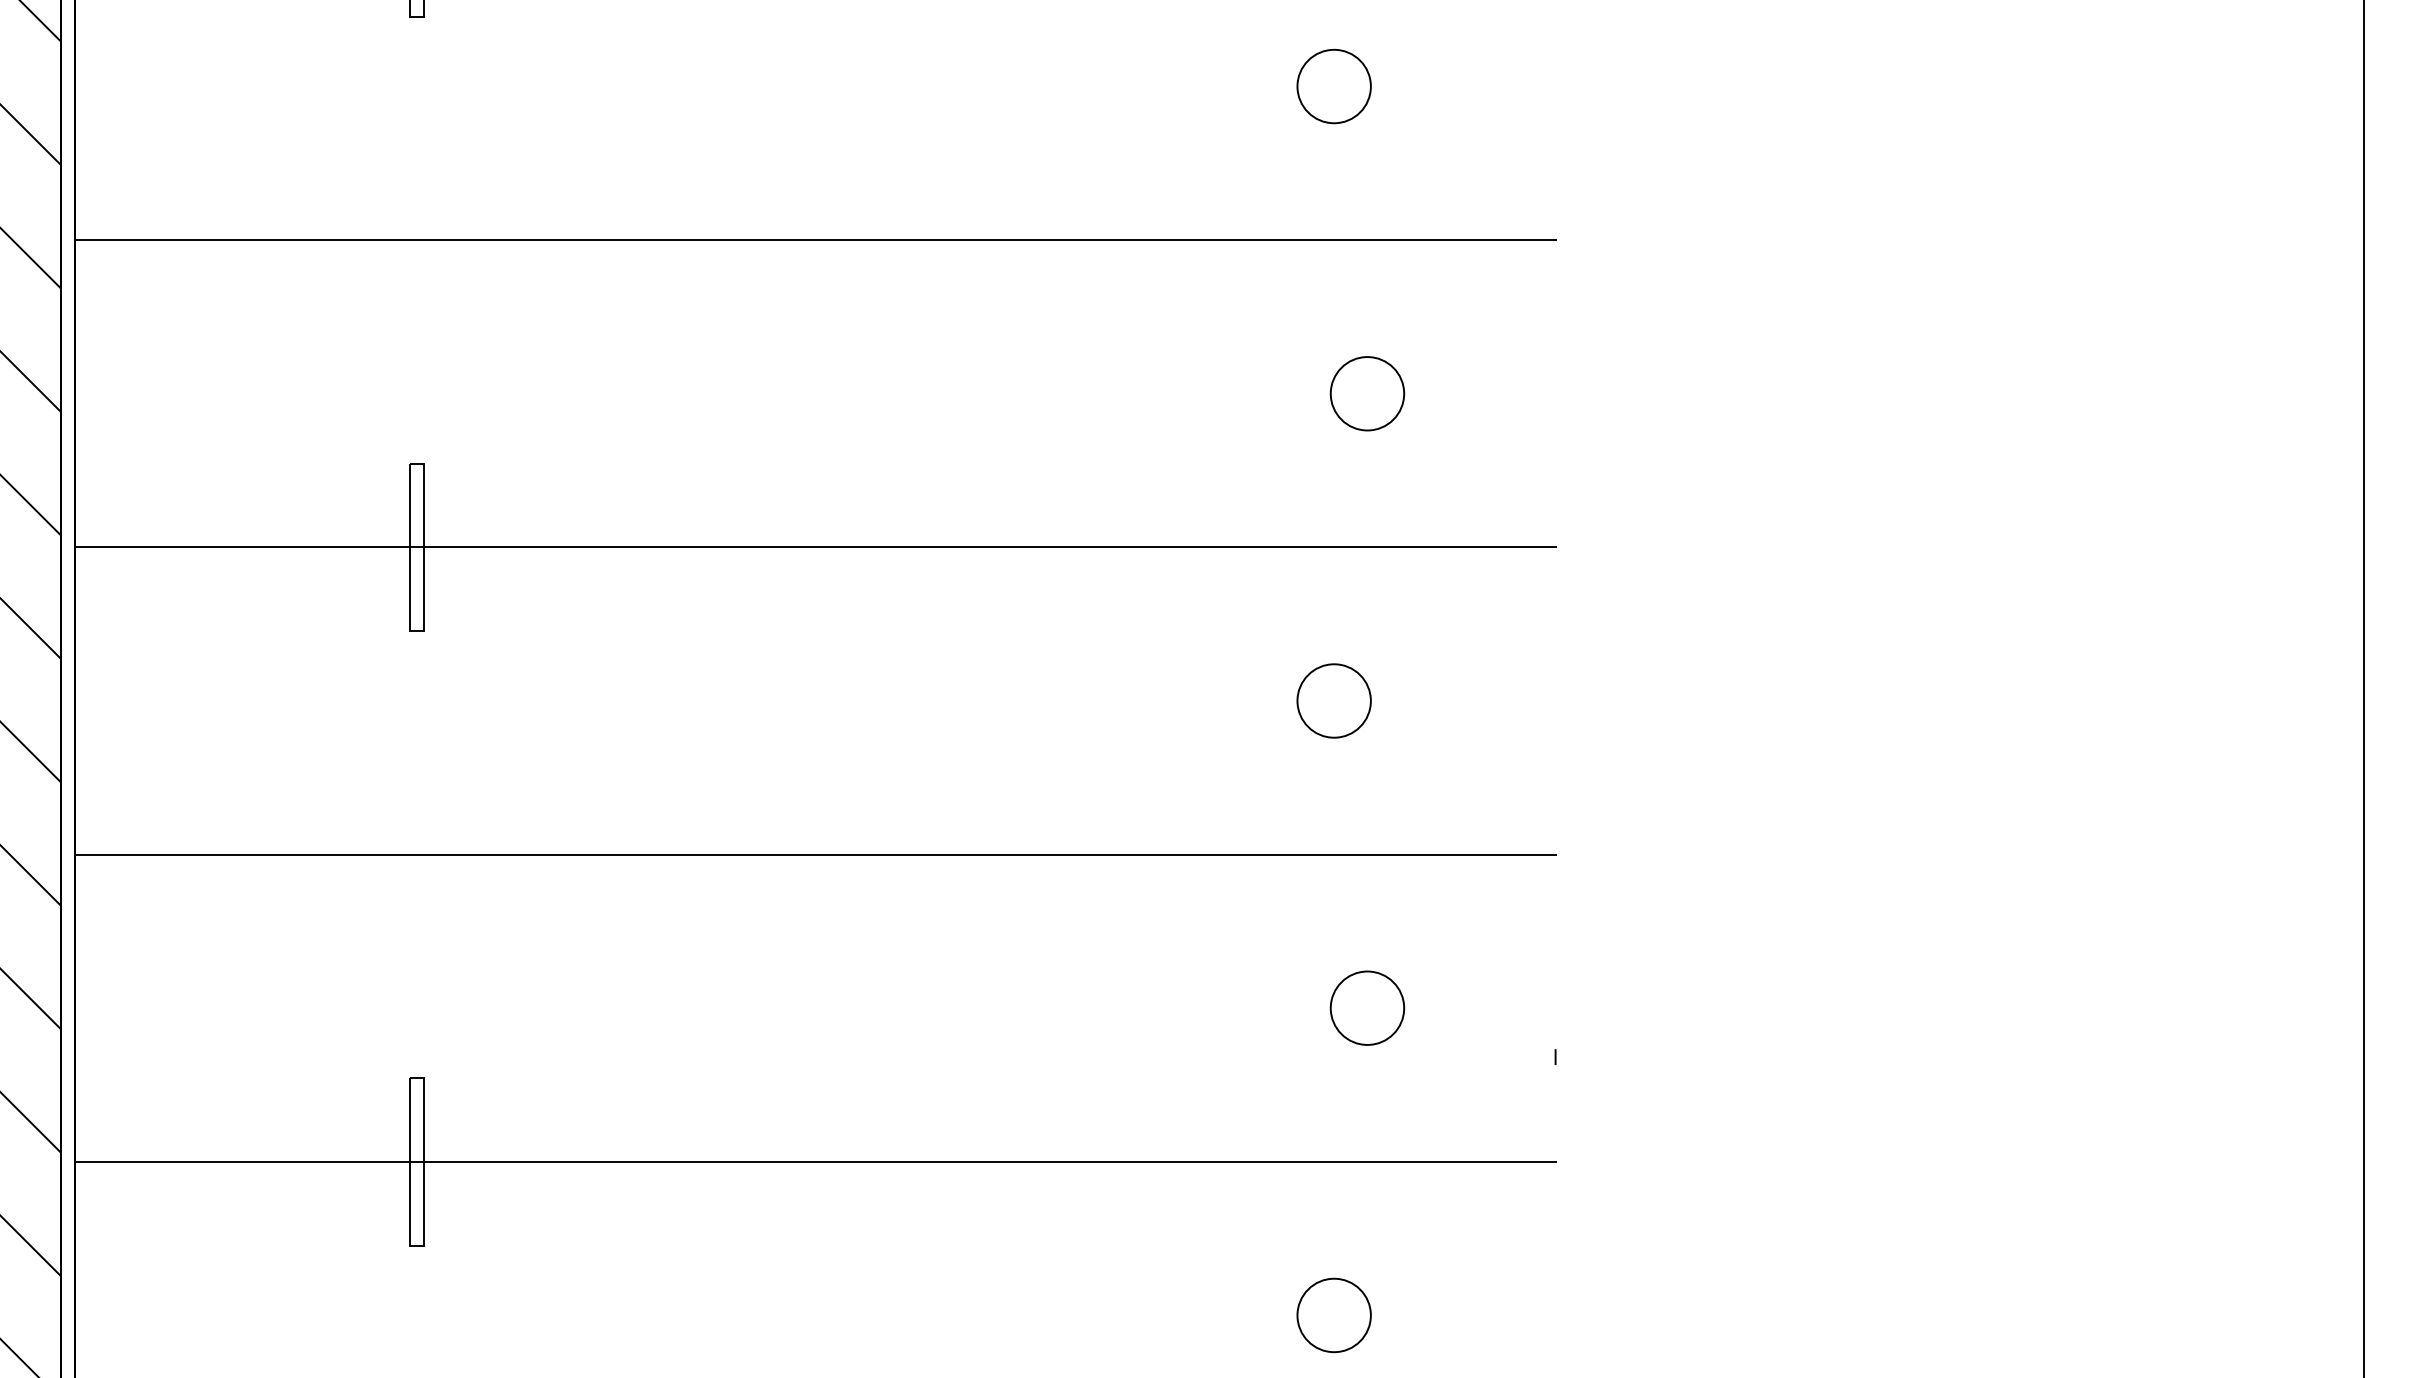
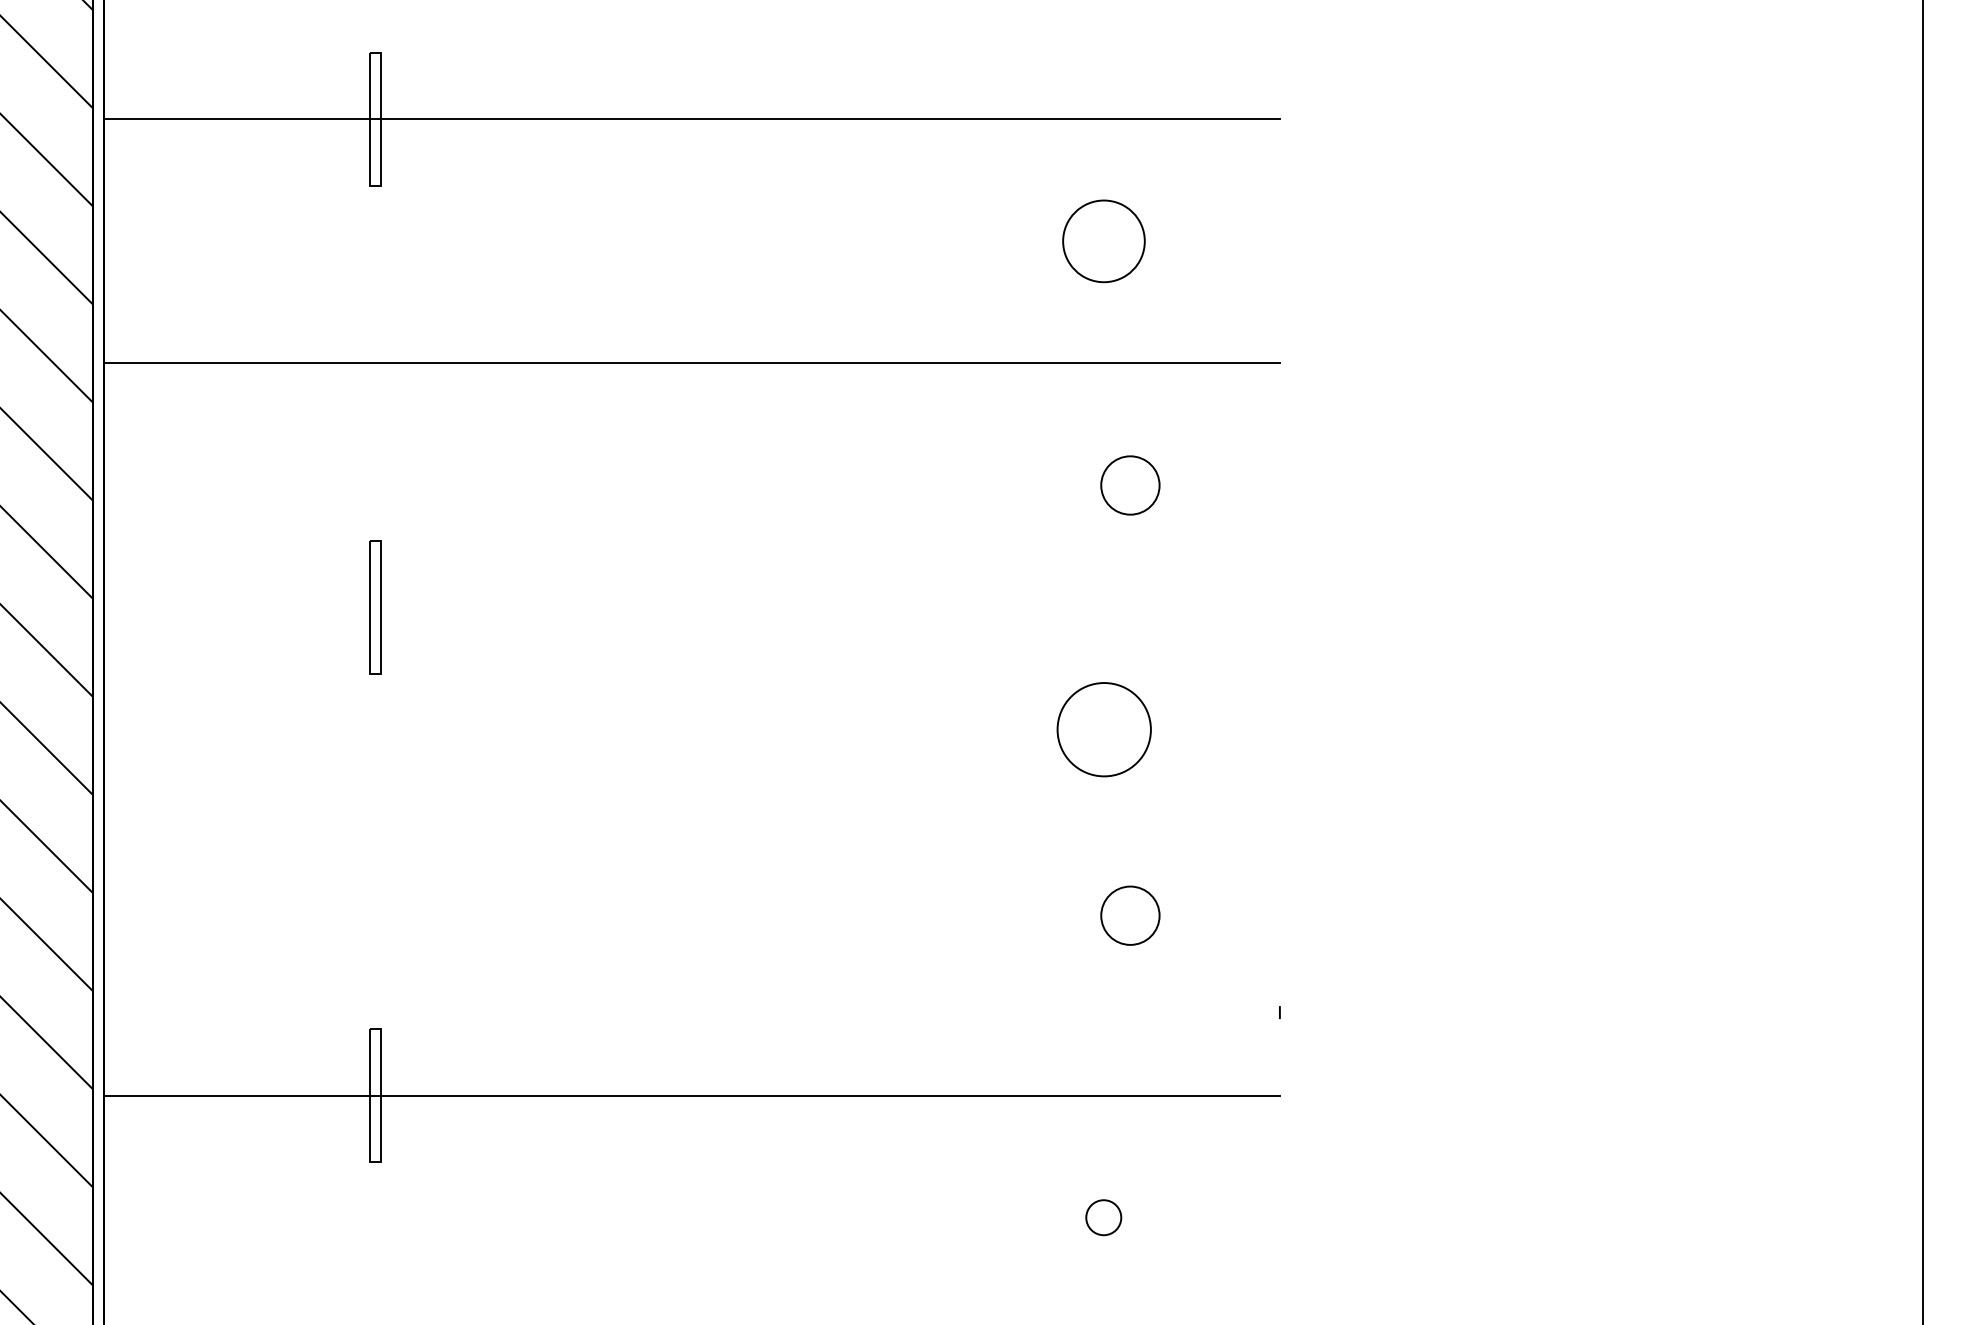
circle: (1333, 86) -> (1103, 241), size x1.4
line: (815, 547) -> (691, 607), removed
circle: (1333, 700) -> (1103, 729), size x1.6
line: (815, 854) -> (691, 851), removed
circle: (1367, 1007) -> (1130, 915), moved
circle: (1333, 1314) -> (1103, 1217), size x0.6

